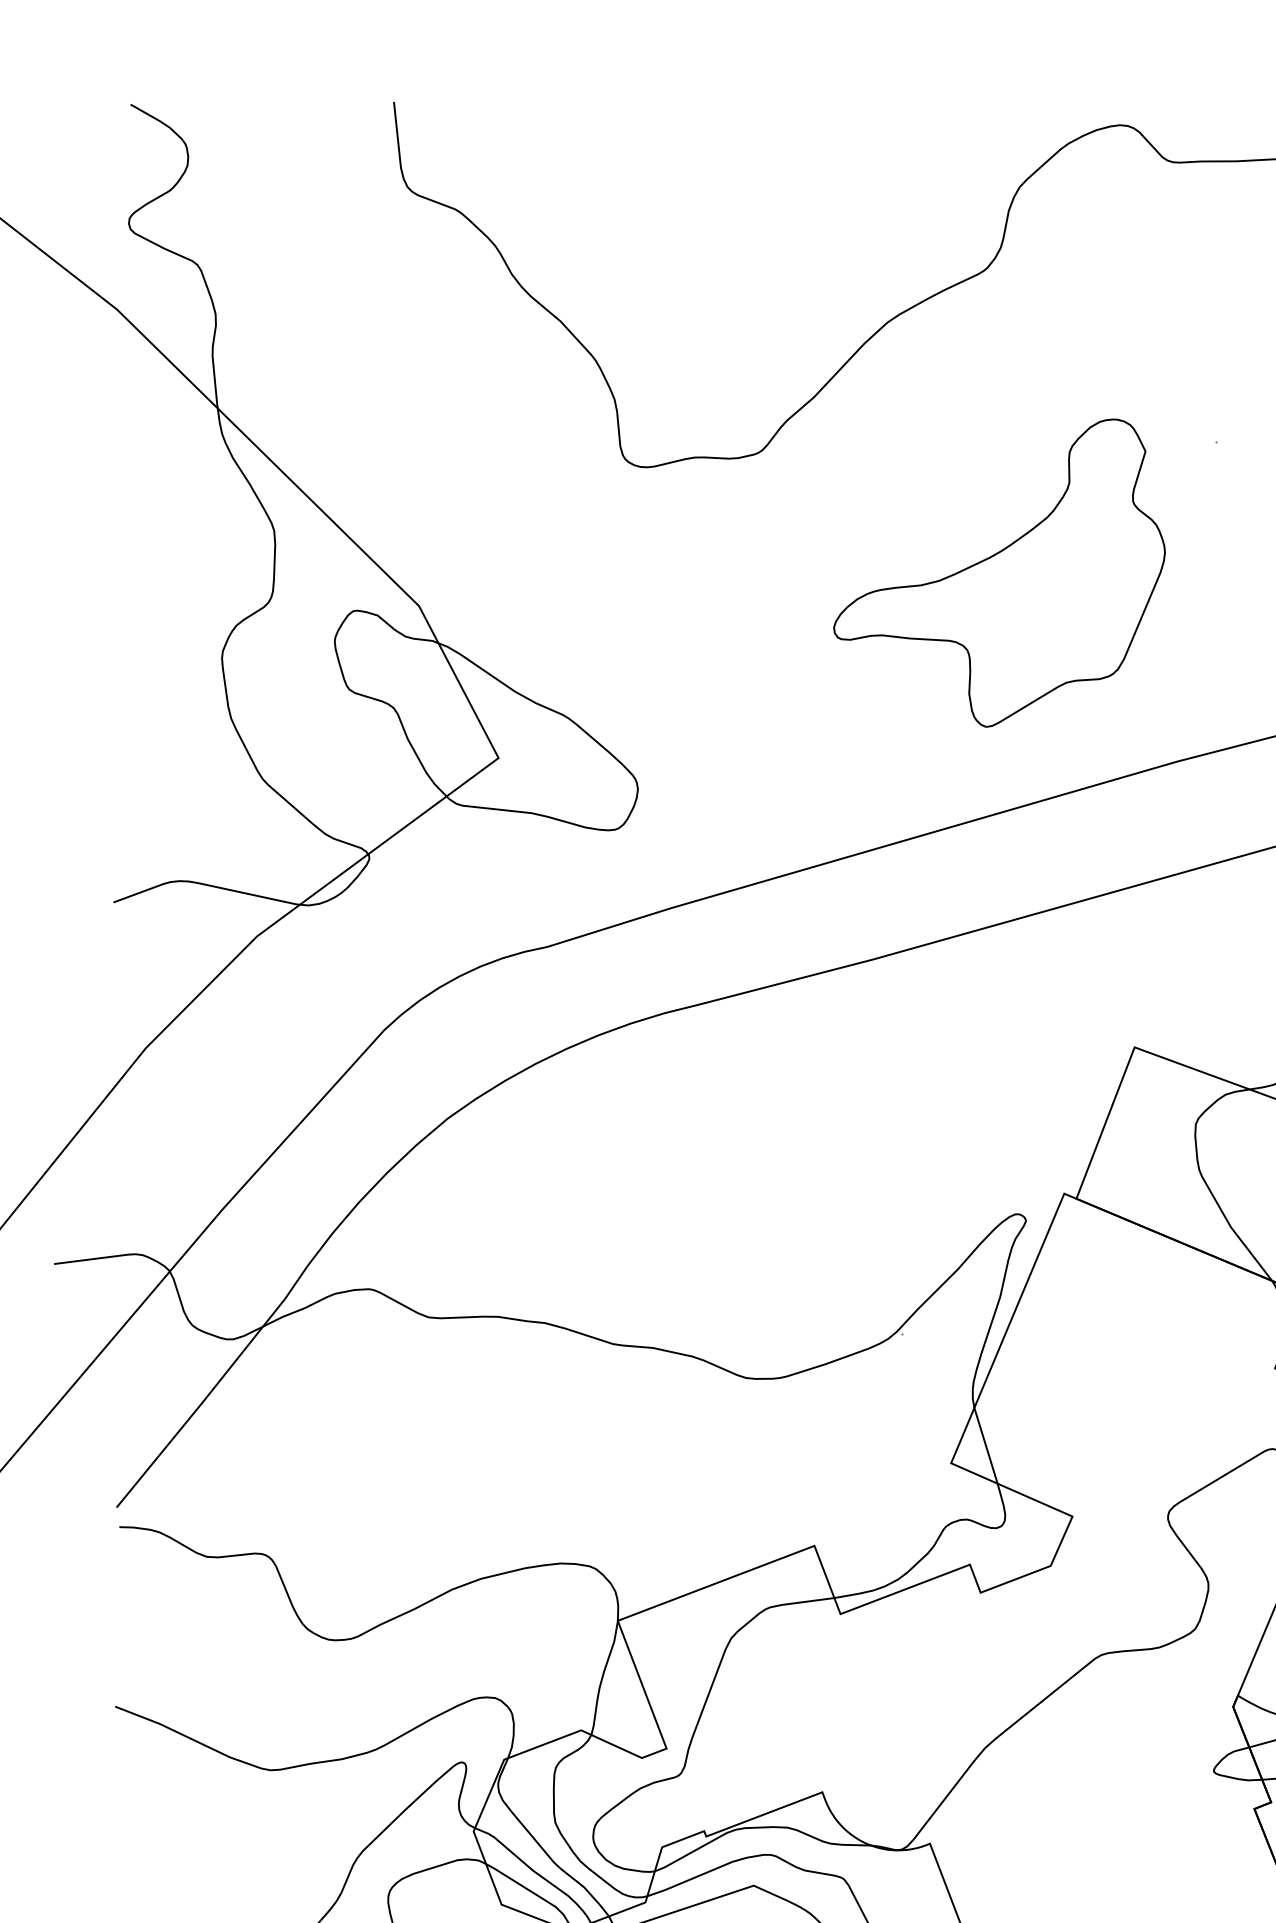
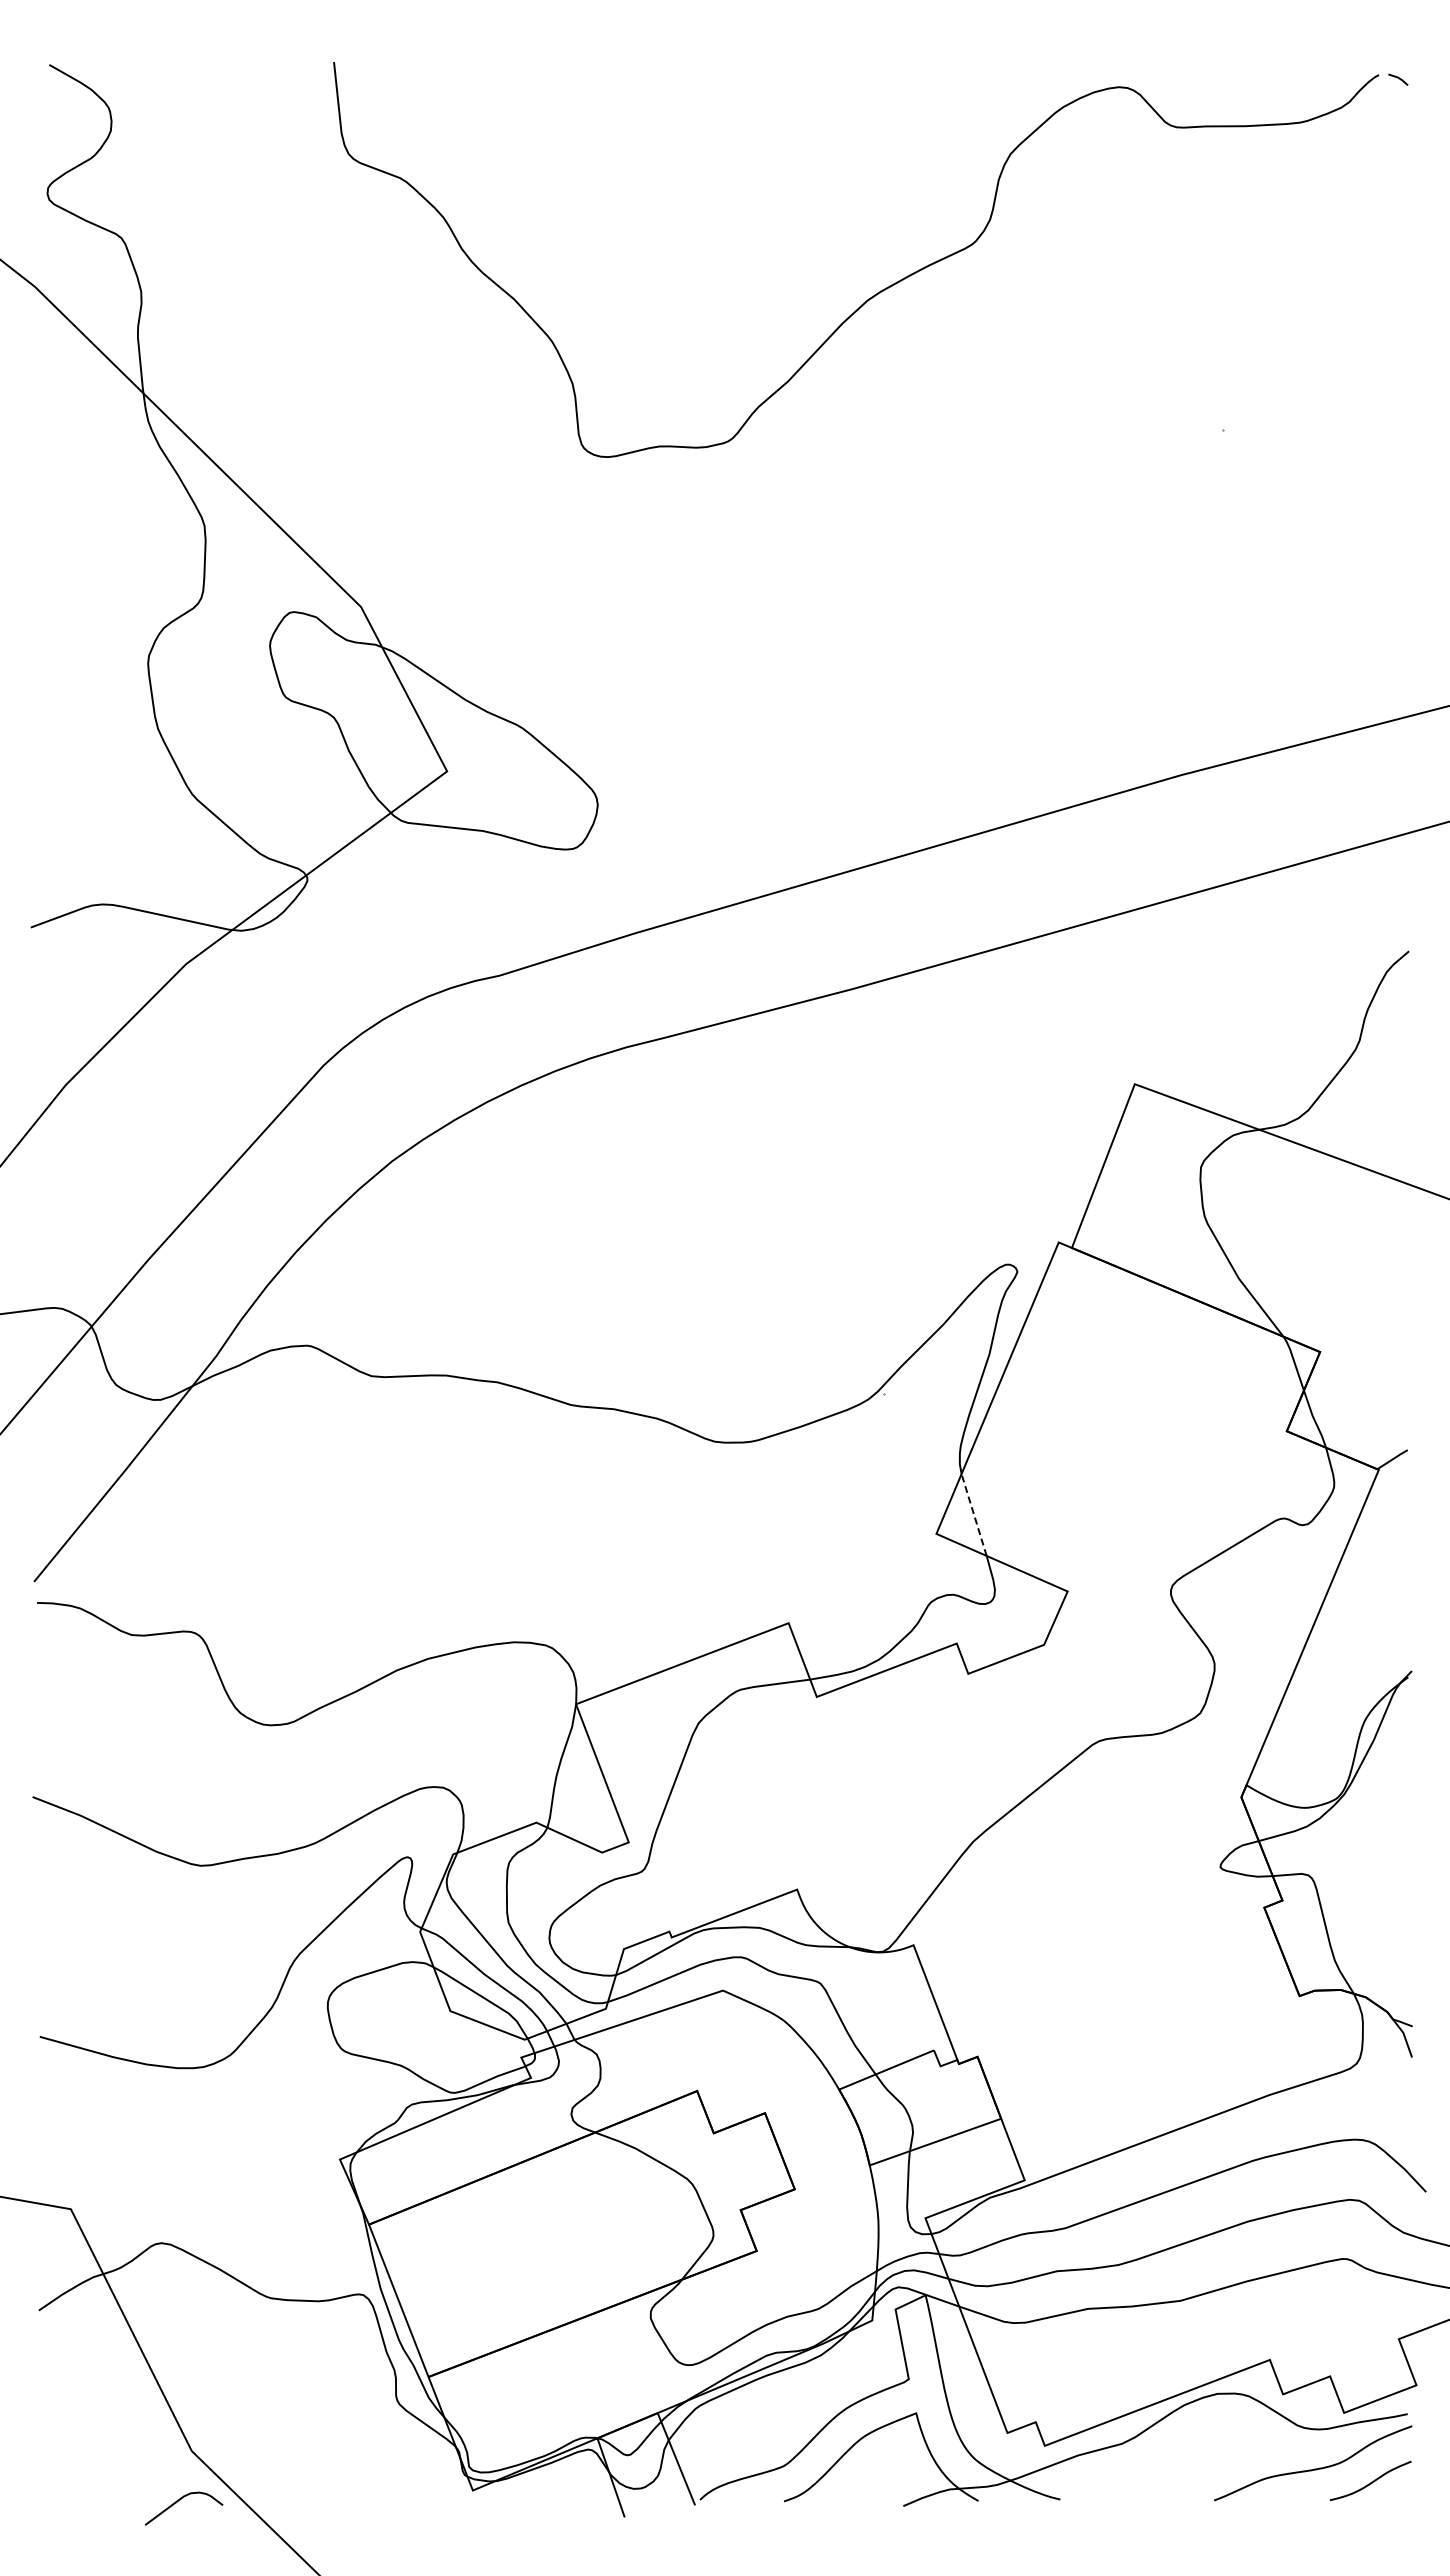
part: (999, 573) -> (988, 571), removed
line: (986, 1445) -> (974, 1514), solid -> dashed

